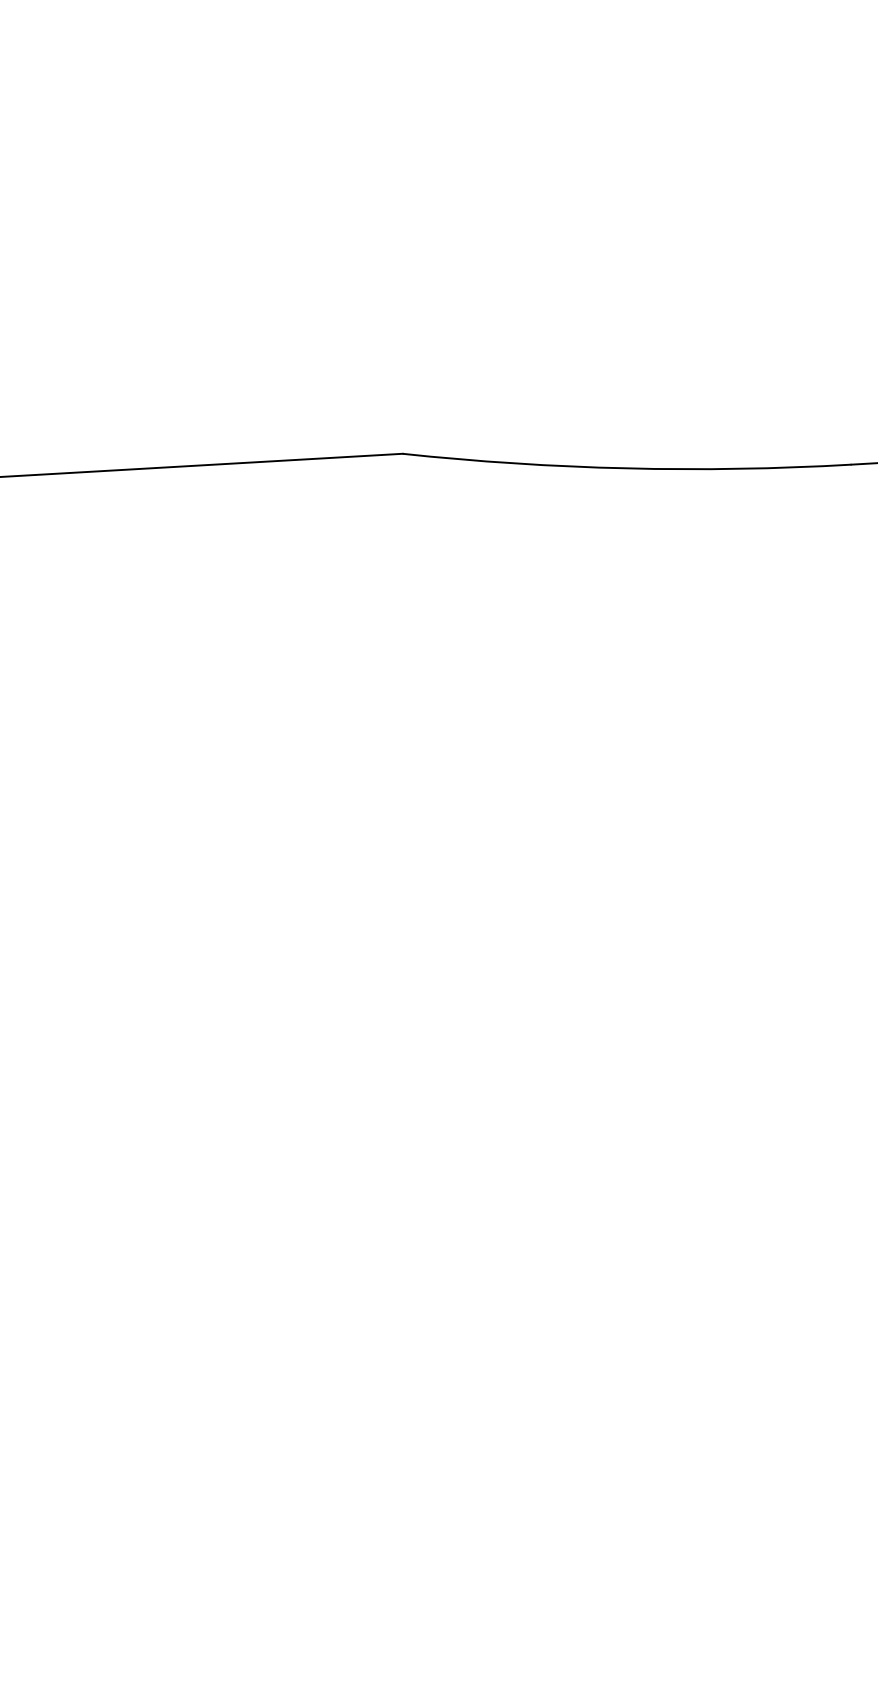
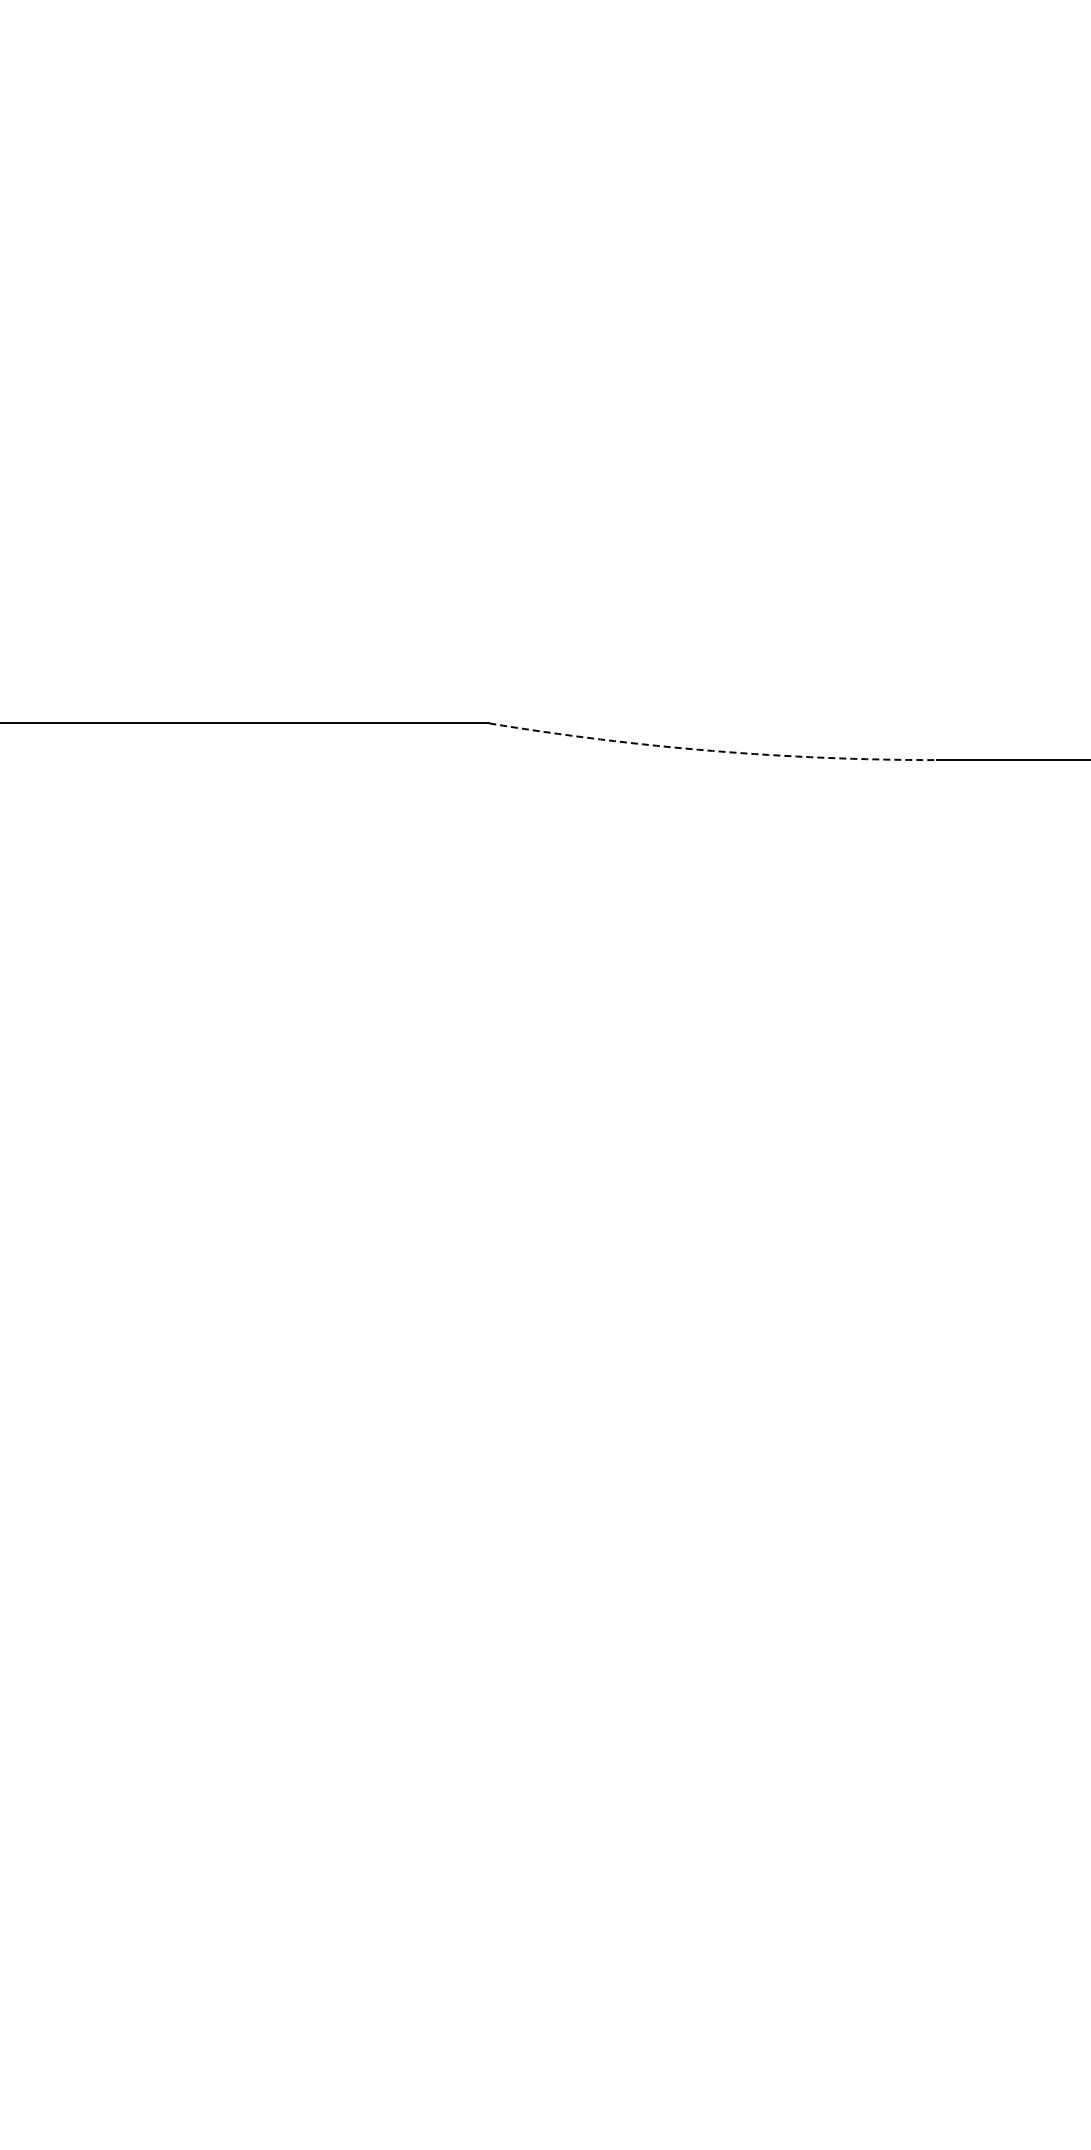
arc: (627, 467) -> (712, 750), solid -> dashed

